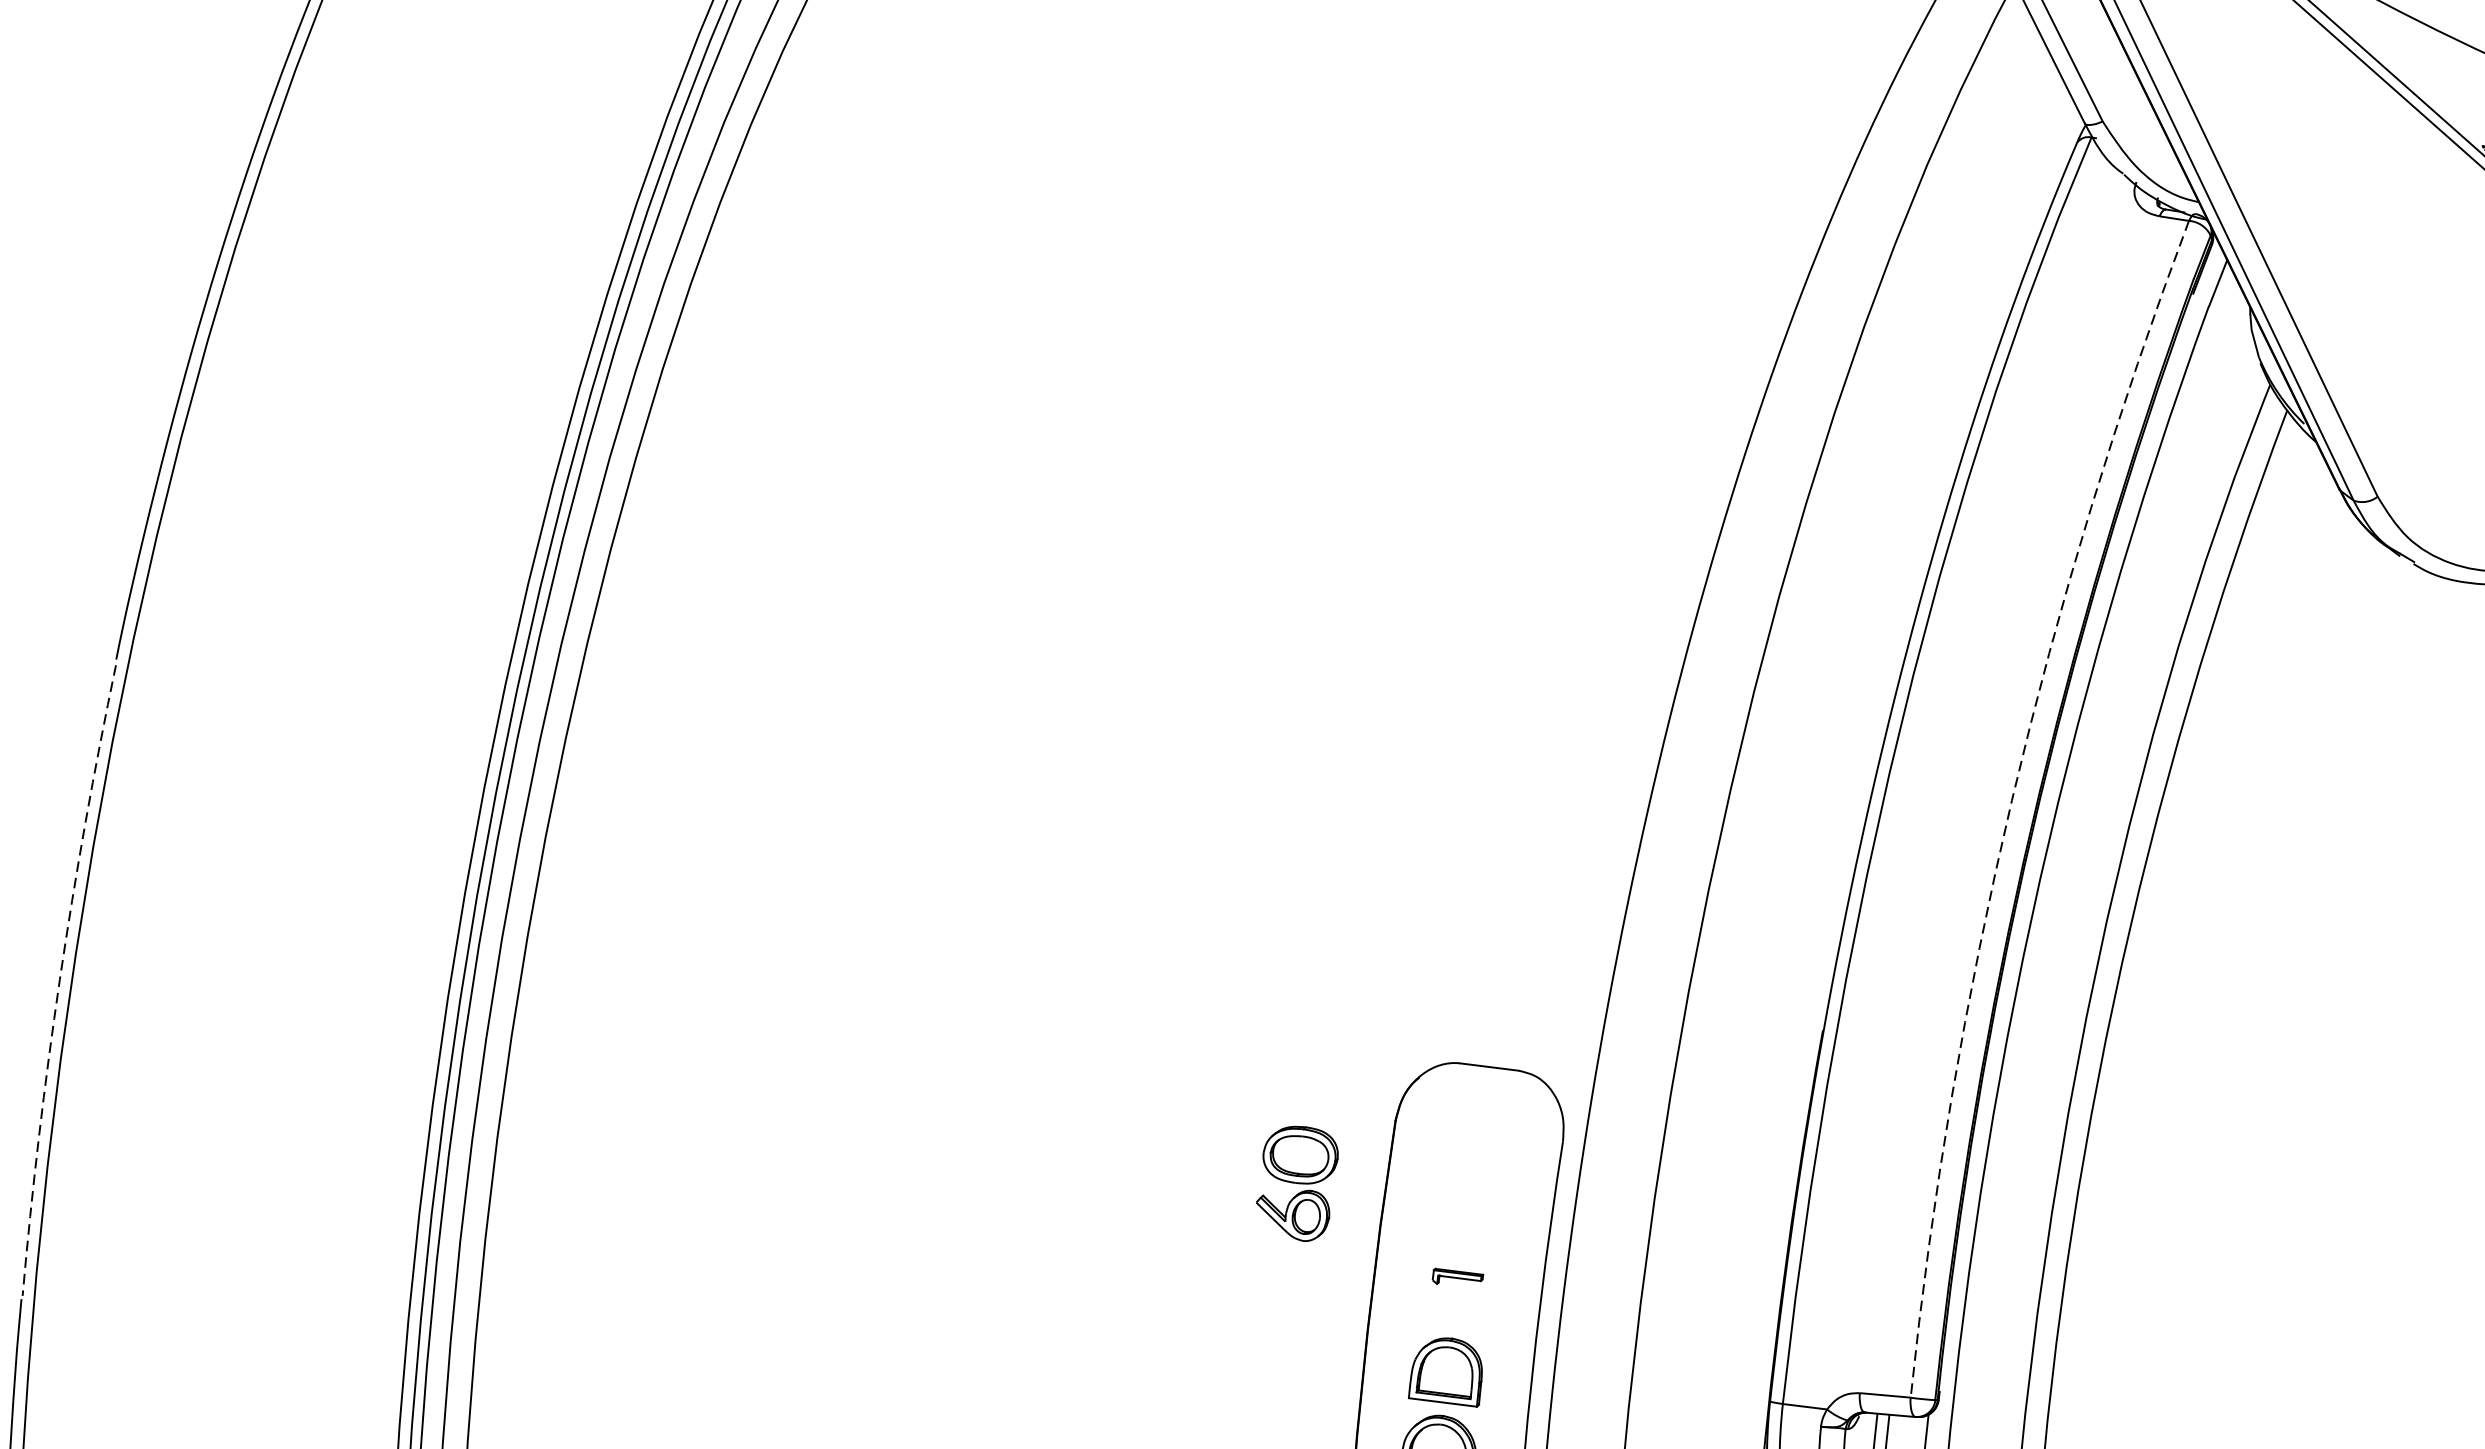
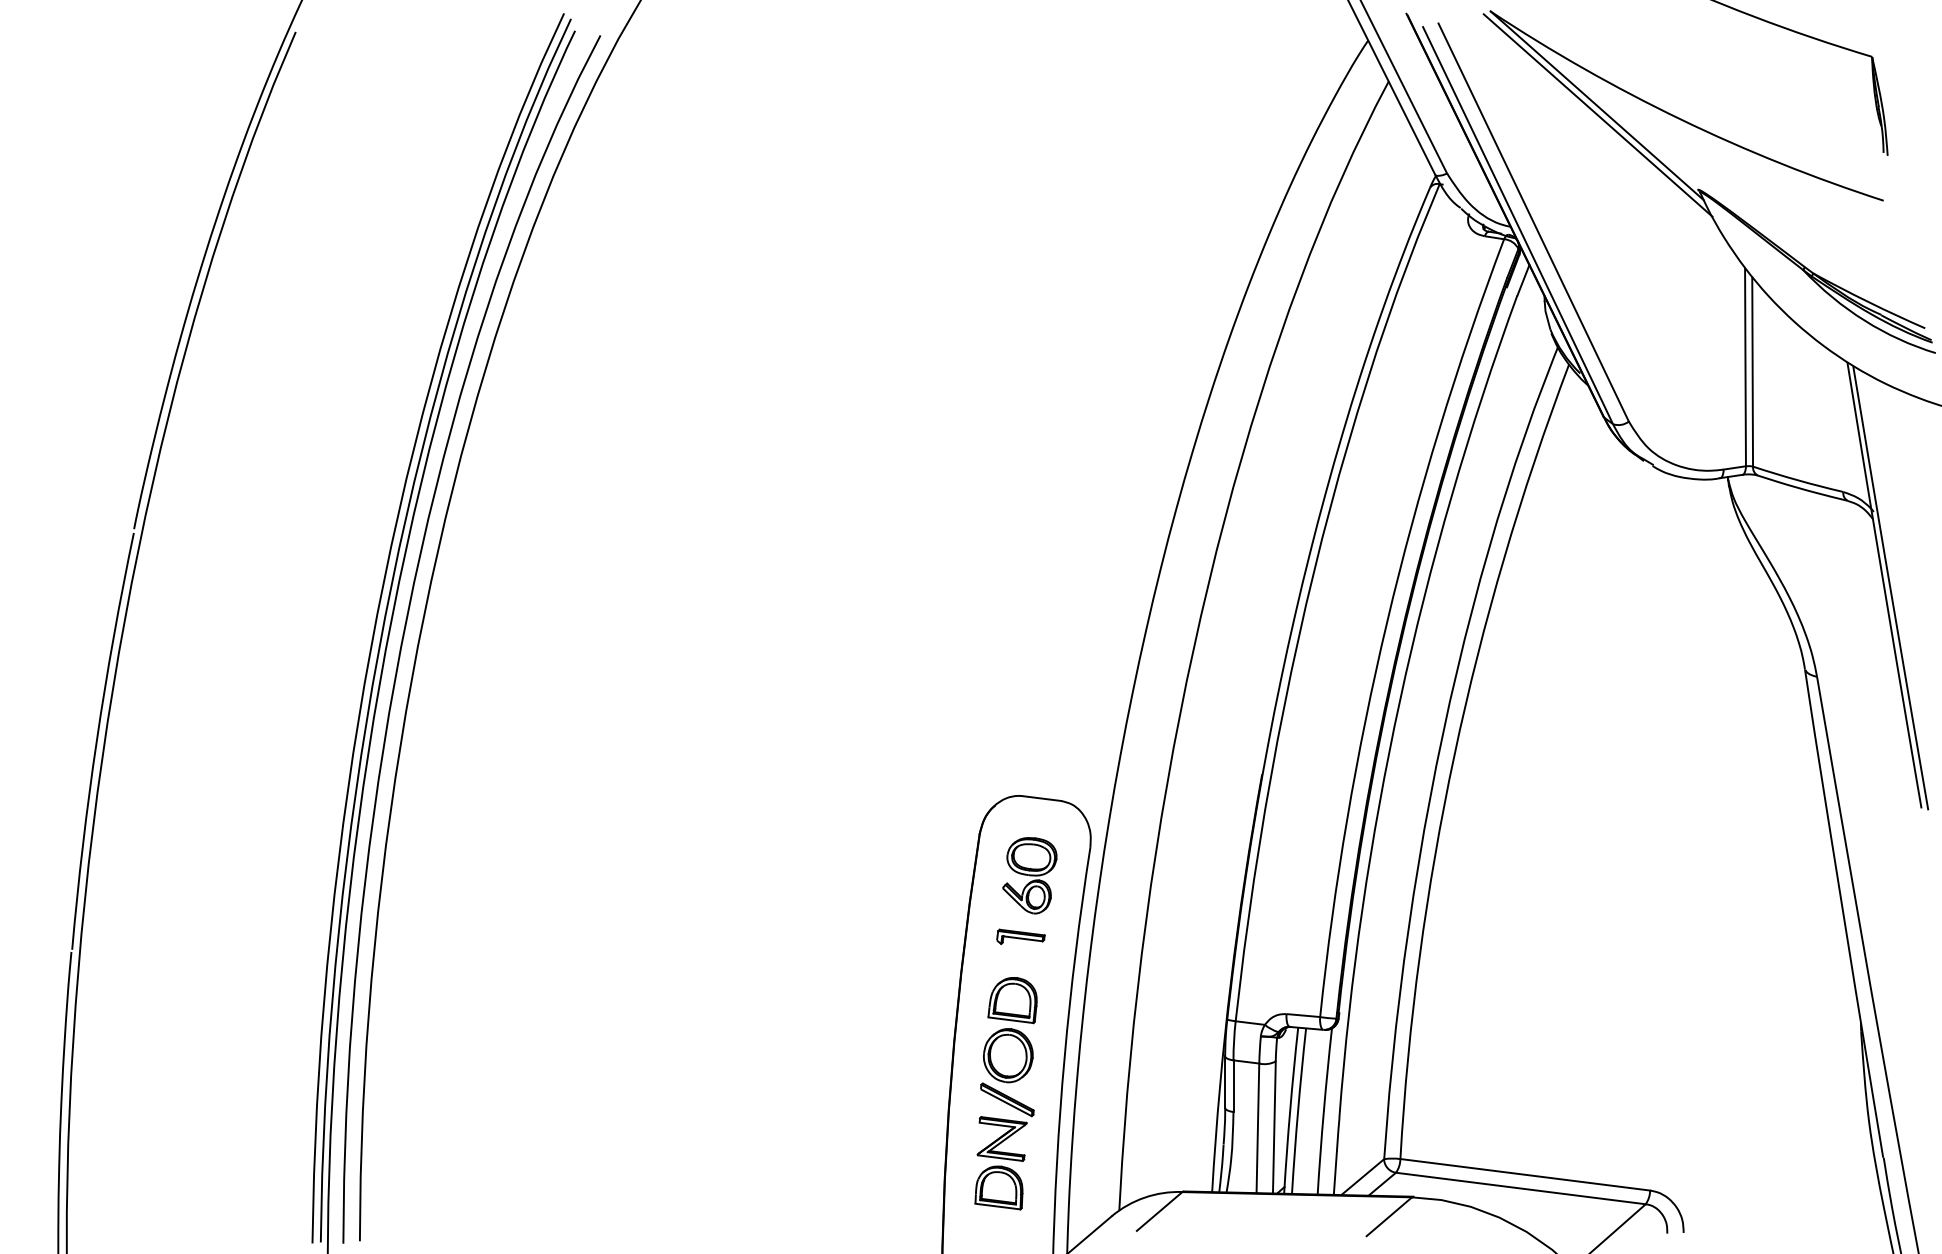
arc: (2012, 800) -> (1387, 622), dashed -> solid
arc: (59, 979) -> (96, 740), dashed -> solid
part: (1296, 1183) -> (1029, 875), moved
part: (1457, 1275) -> (1020, 936), size x1.43

